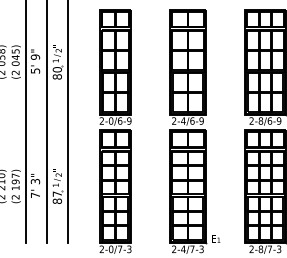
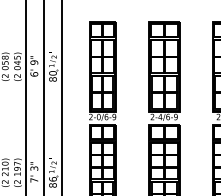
text: (35, 70) -> (34, 73), 5' -> 6'
text: (56, 193) -> (52, 178), 87 -> 86

